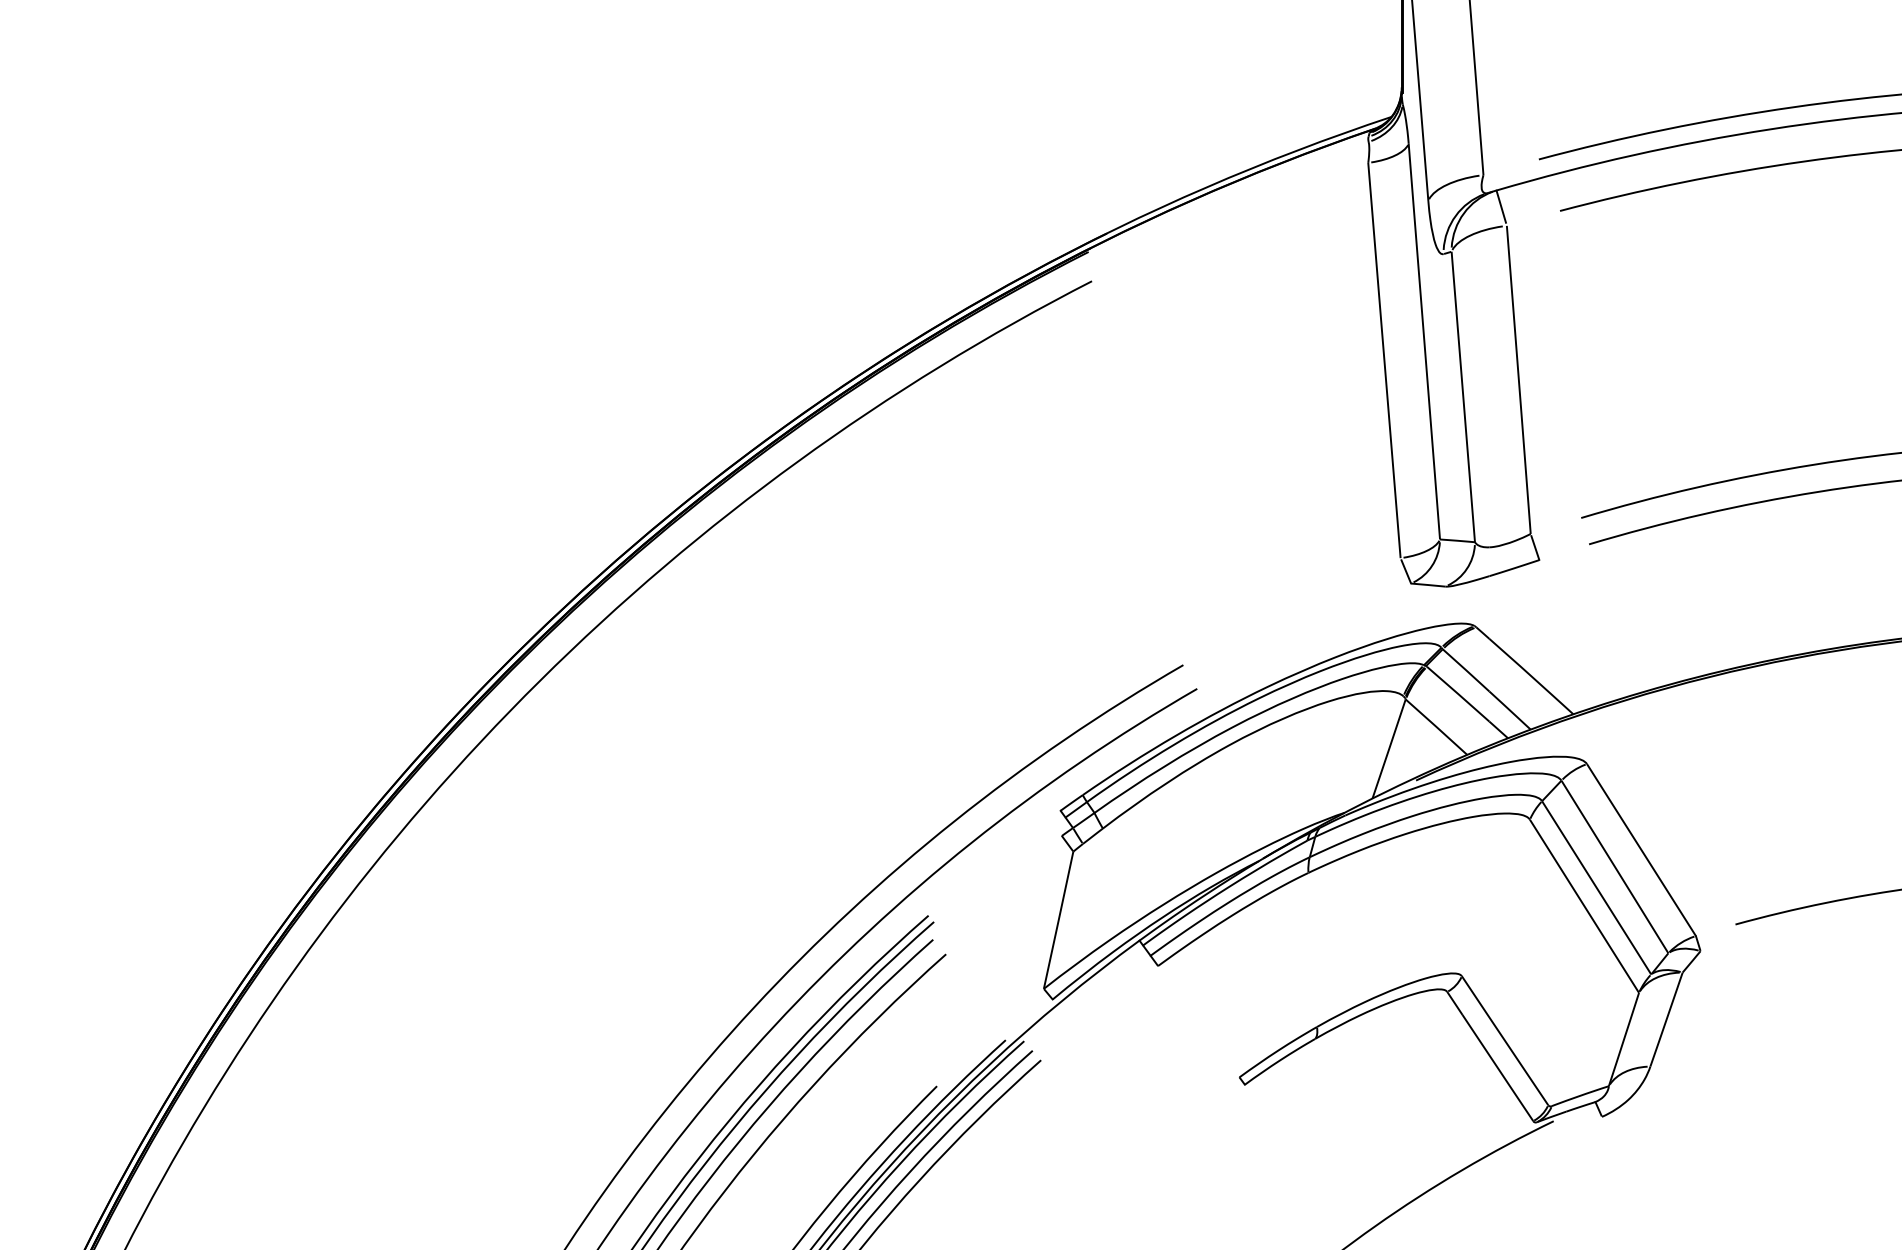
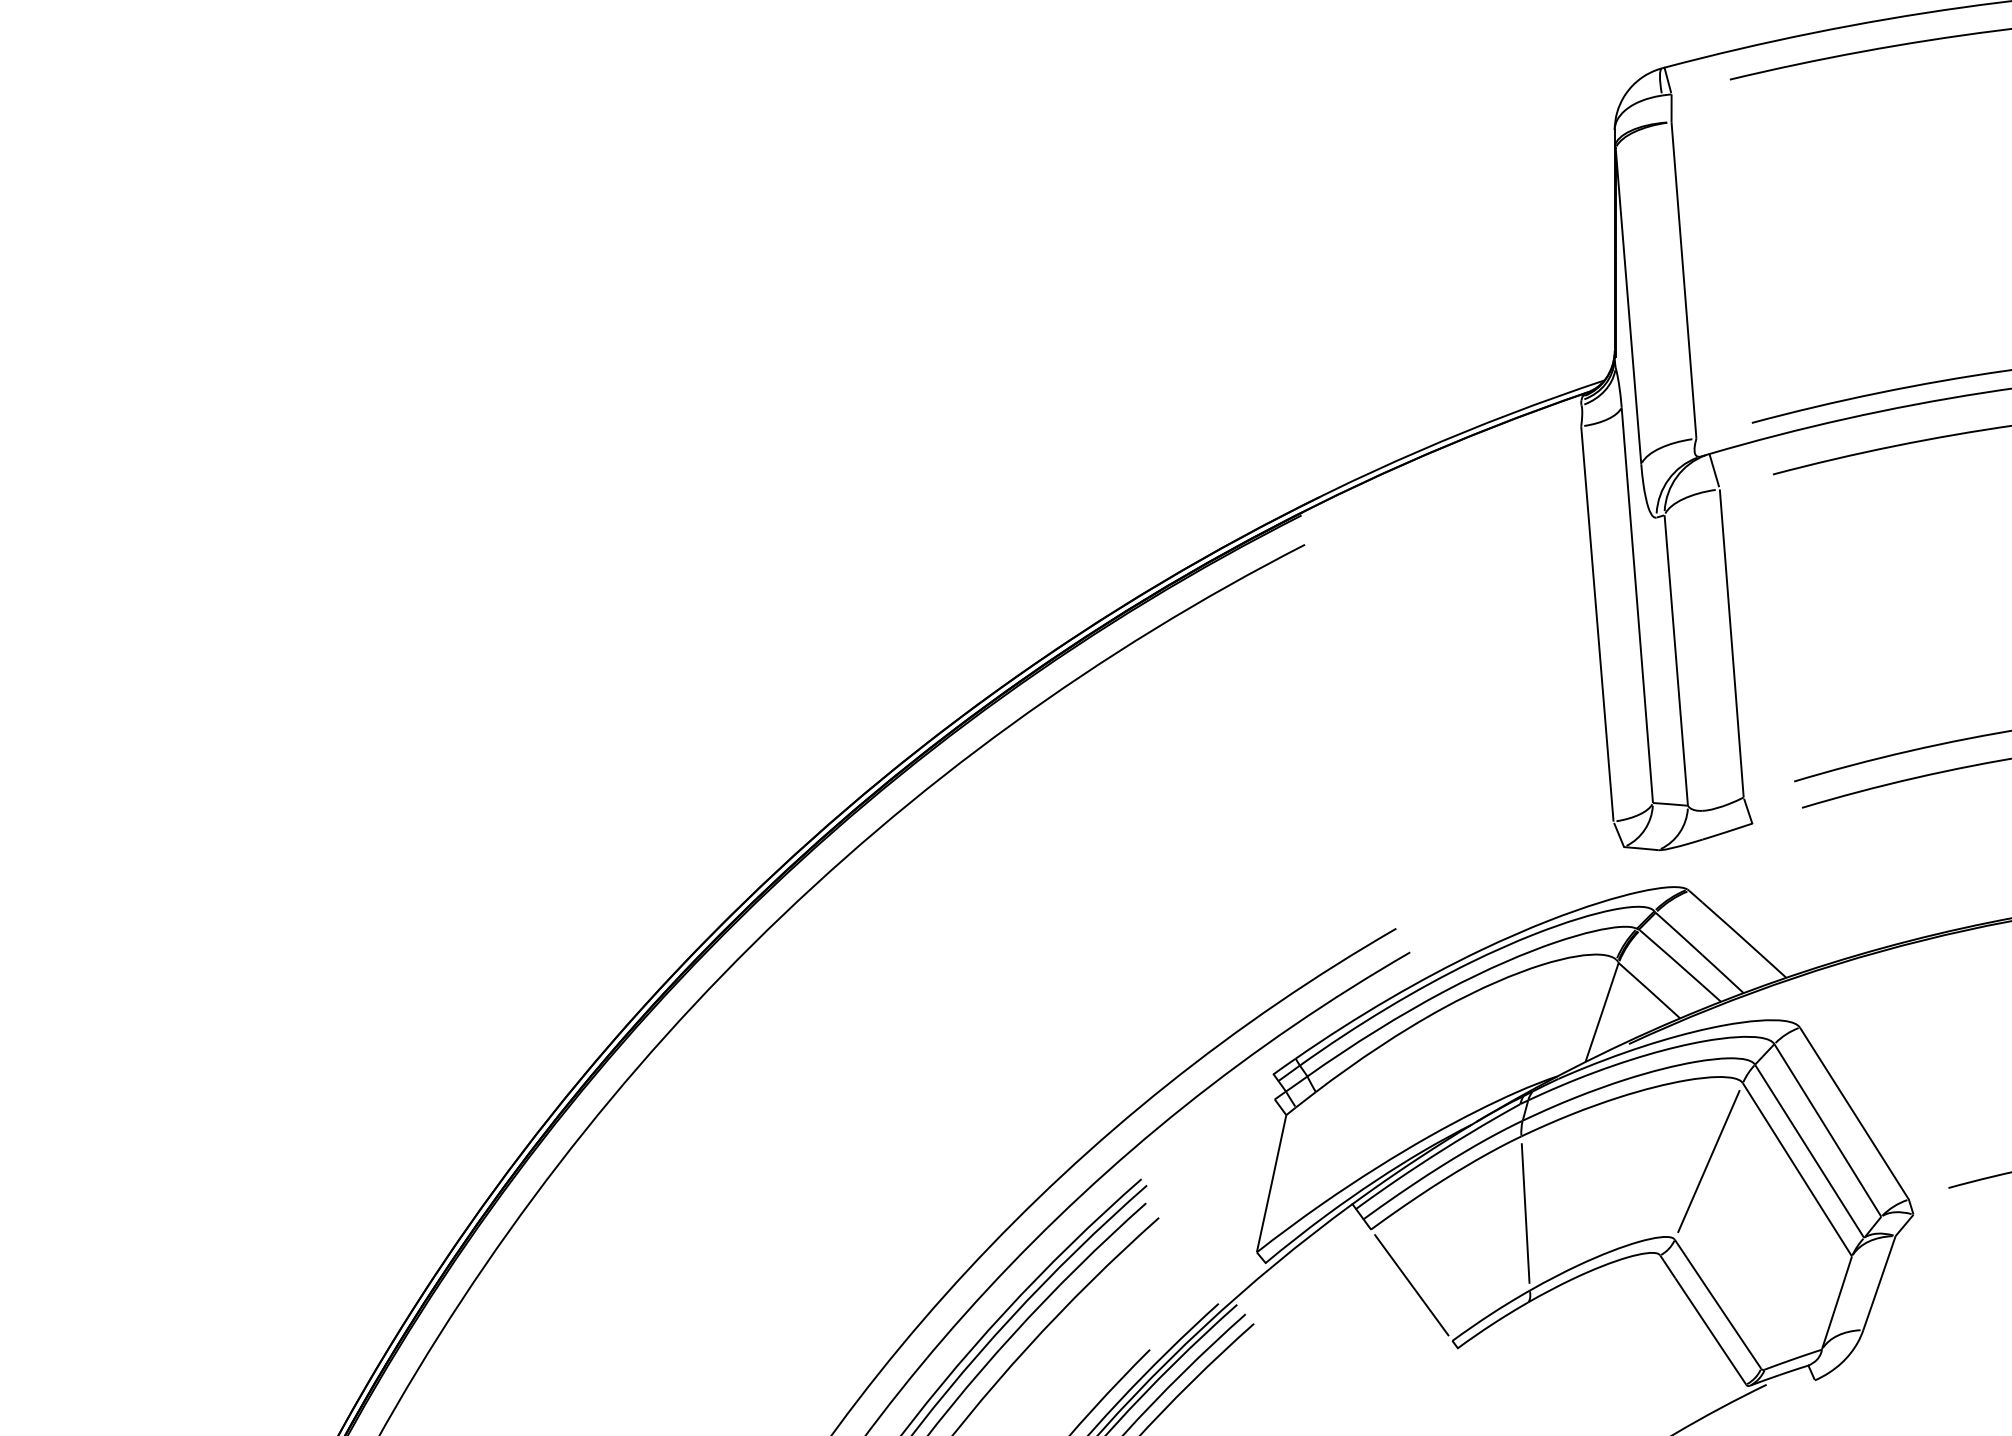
line: (1495, 897) -> (1708, 1161), added
line: (1312, 949) -> (1525, 1213), added
line: (1198, 1021) -> (1411, 1285), added

